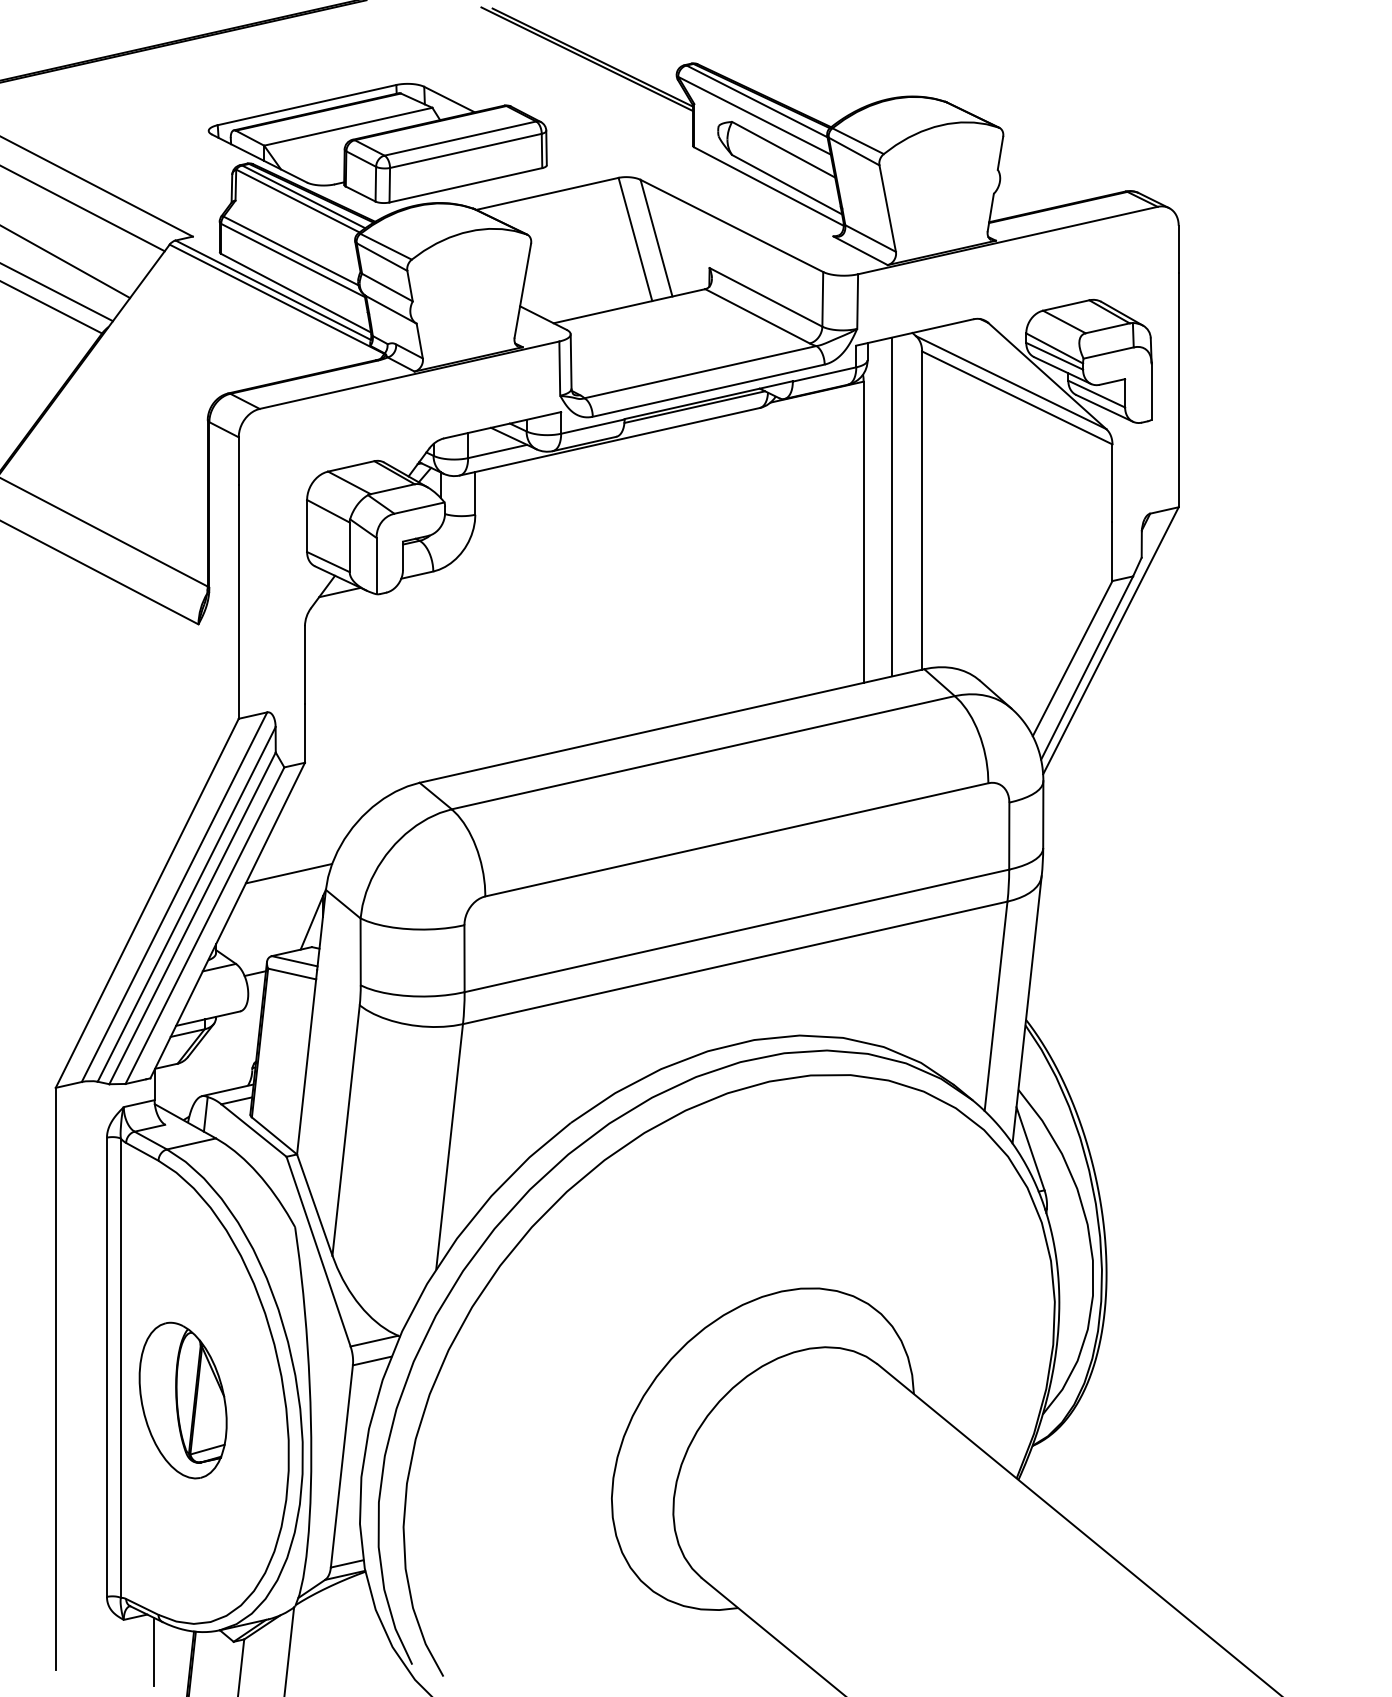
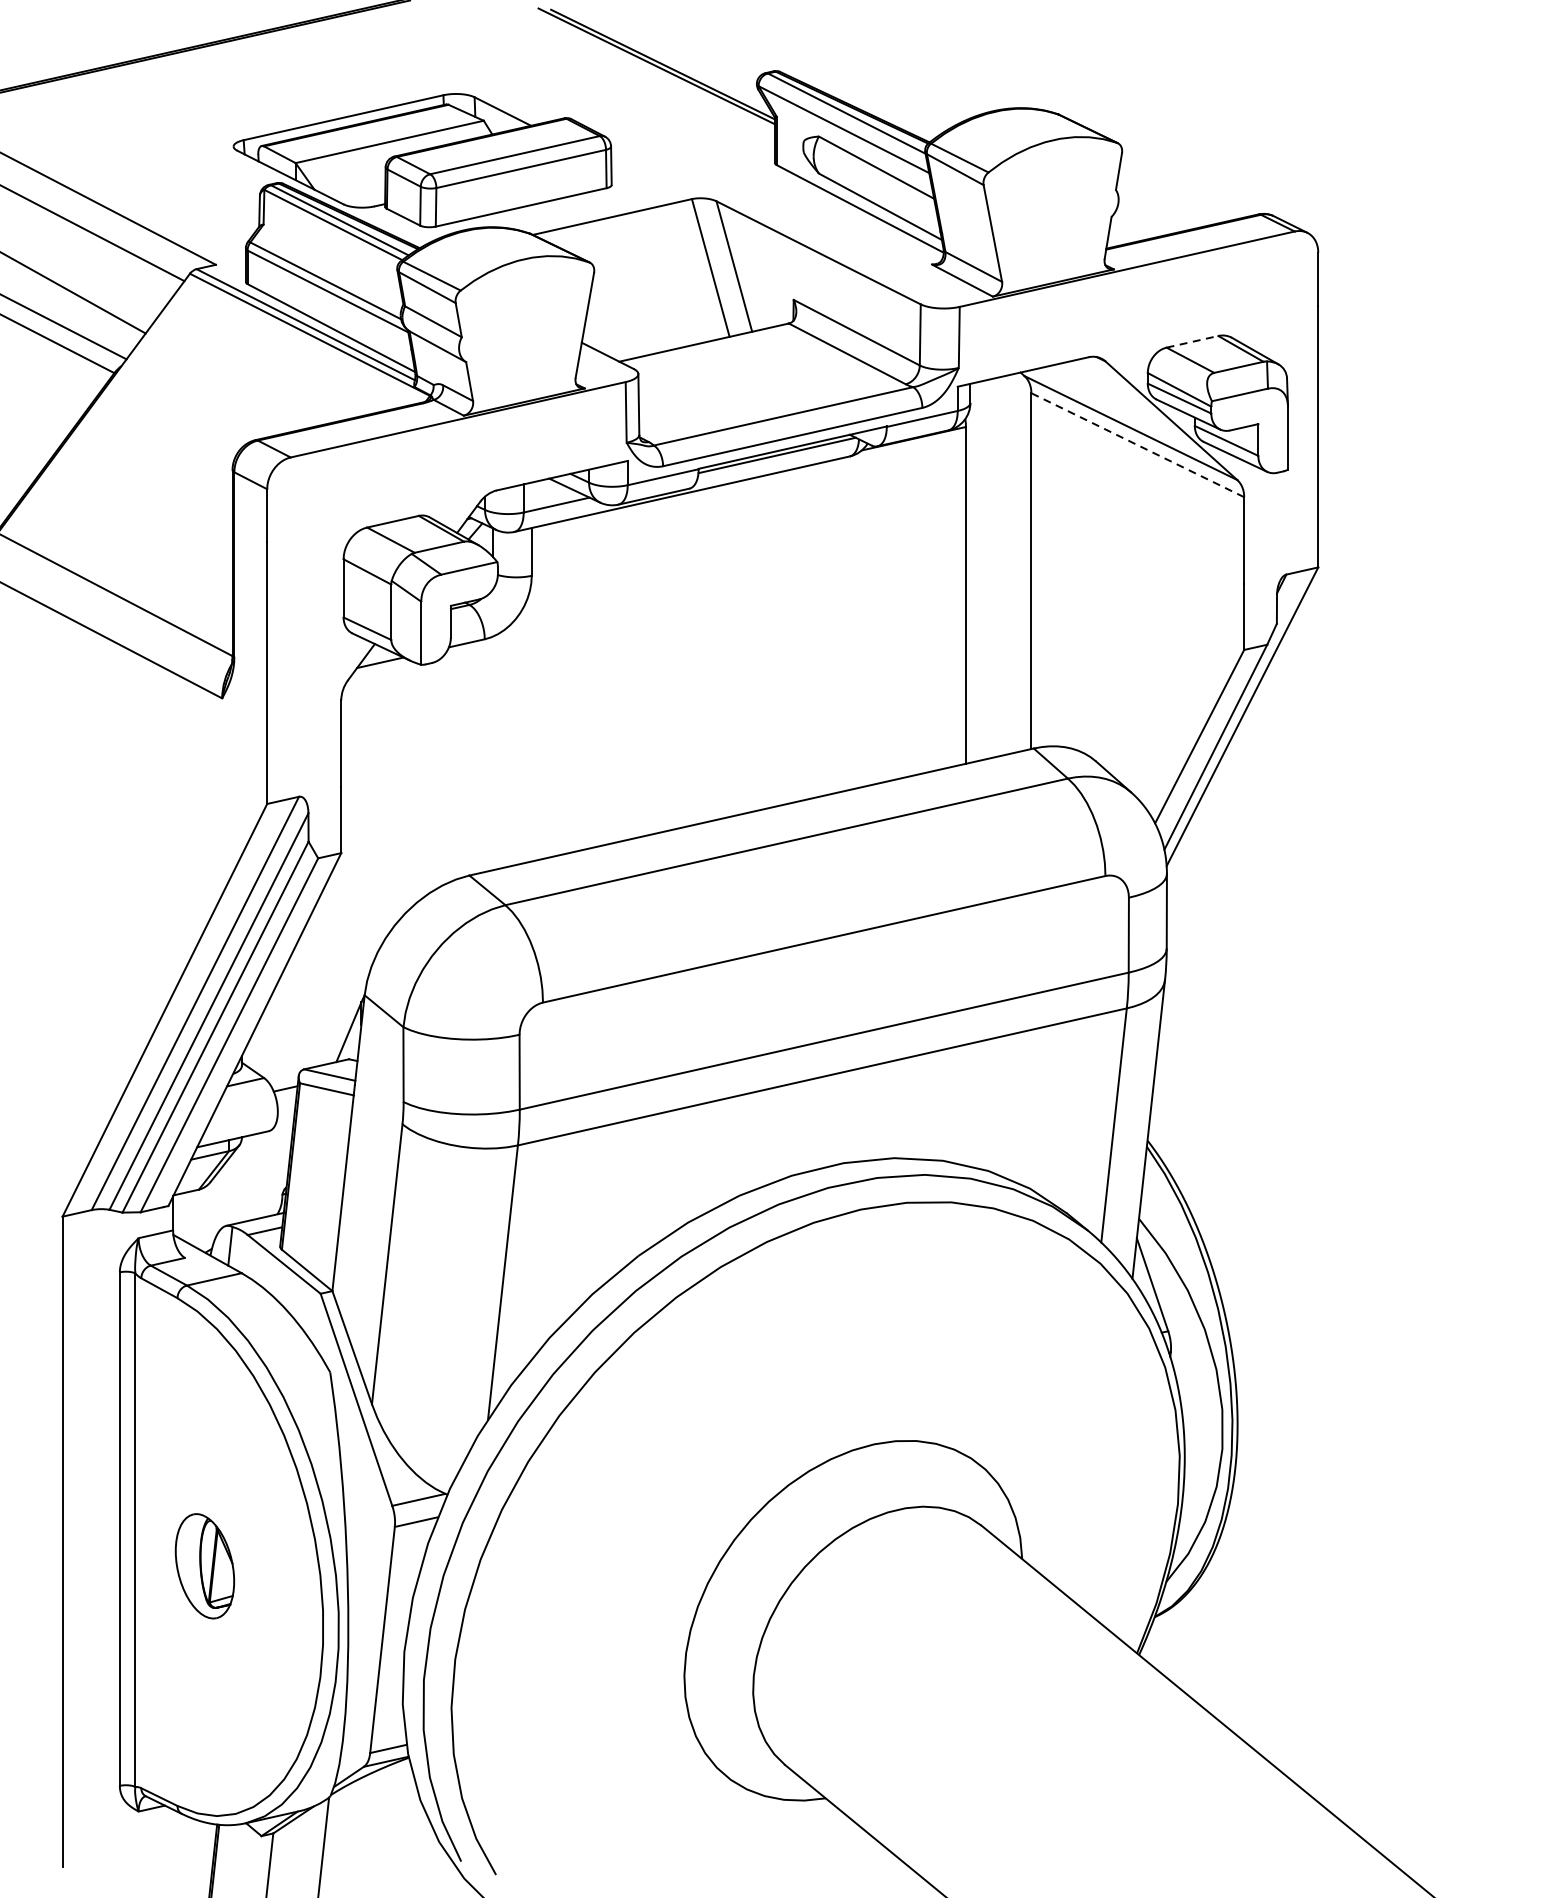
line: (1066, 305) -> (1192, 341), solid -> dashed
line: (1017, 397) -> (1138, 444), solid -> dashed
line: (892, 506) -> (998, 566), removed
line: (288, 873) -> (322, 976), removed
part: (182, 1400) -> (204, 1566), size x0.6
line: (153, 1651) -> (171, 1846), removed

